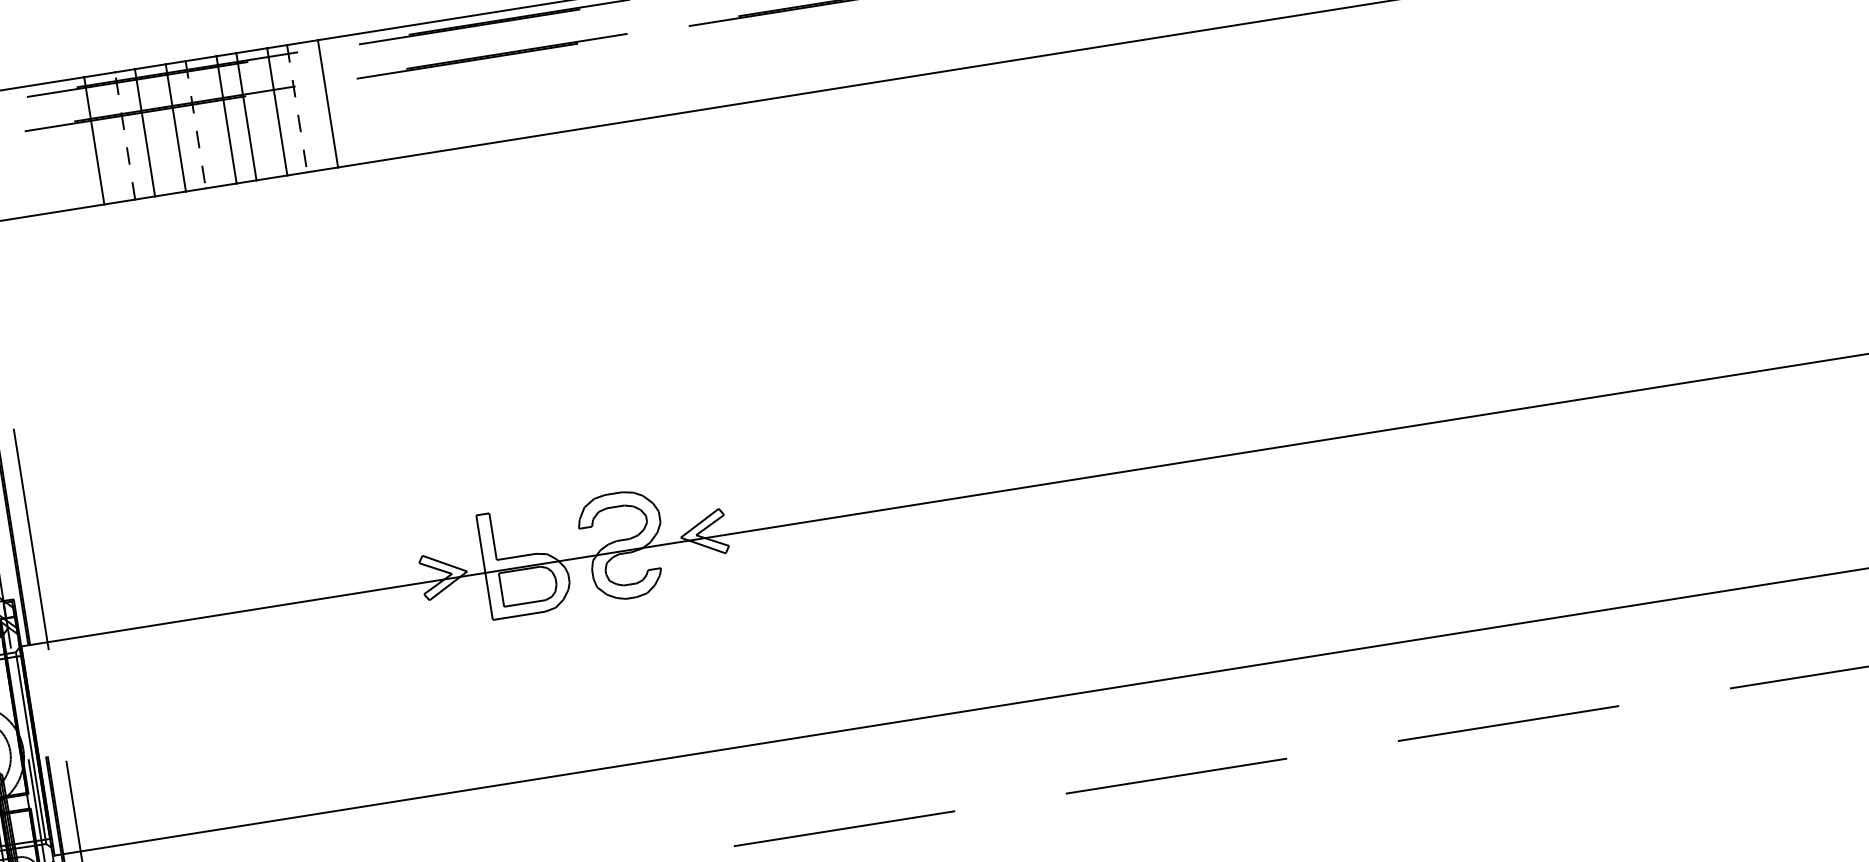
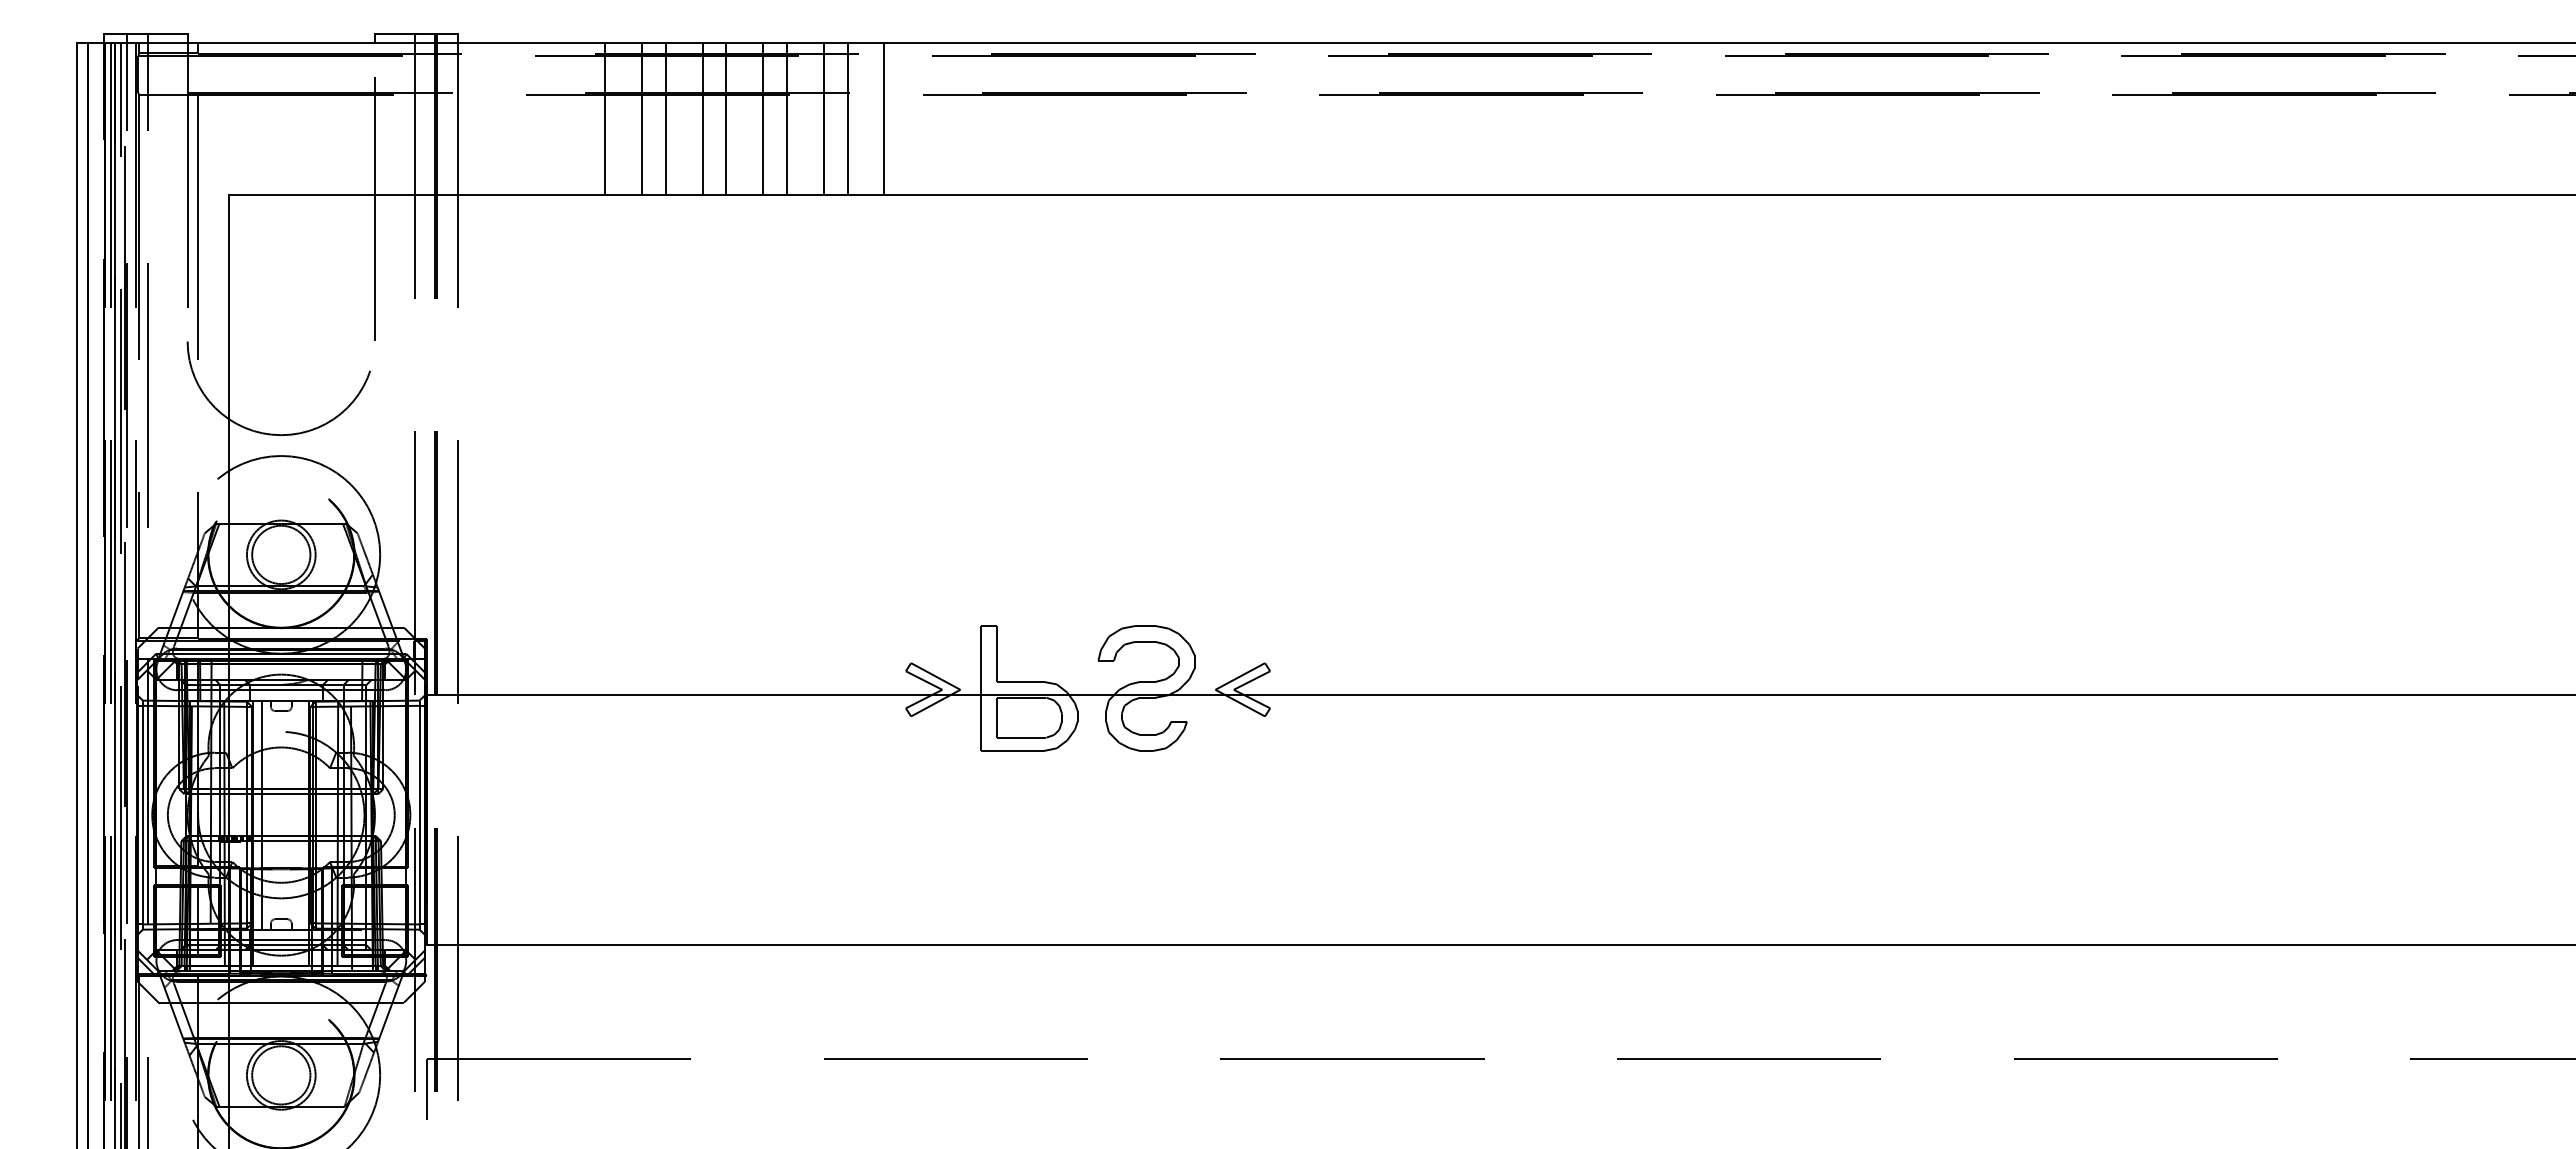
line: (297, 109) -> (847, 119), dashed -> solid
line: (195, 125) -> (726, 119), dashed -> solid
line: (125, 136) -> (642, 119), dashed -> solid

